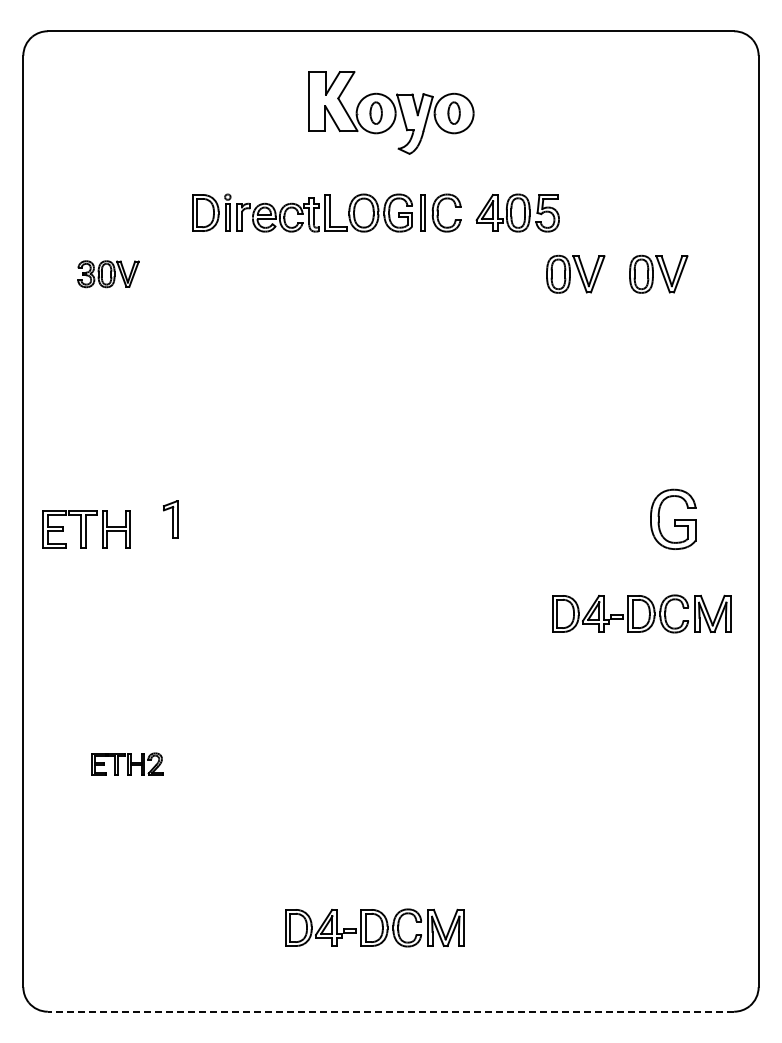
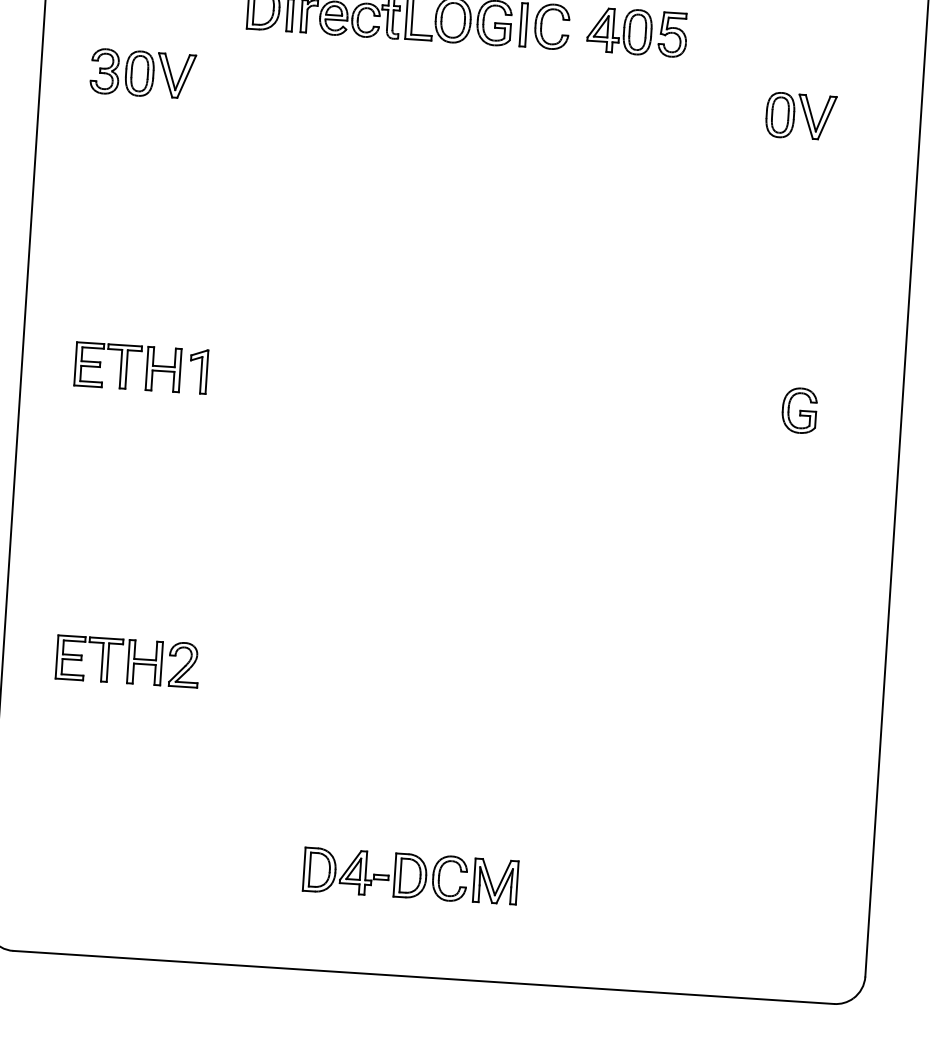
part: (108, 273) -> (143, 72), size x1.43
part: (575, 273) -> (701, 108), removed
part: (673, 519) -> (799, 410), size x0.62
part: (86, 529) -> (127, 367), moved
part: (641, 613) -> (754, 520), removed
part: (127, 764) -> (127, 661), size x1.67
line: (390, 1011) -> (423, 977), dashed -> solid

